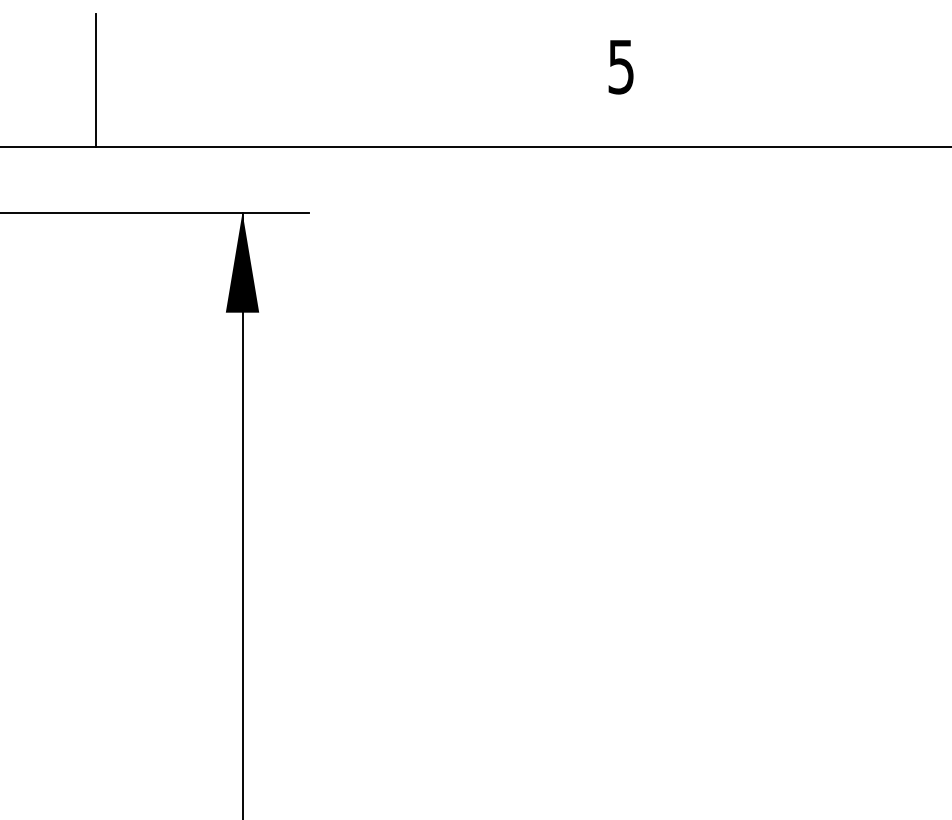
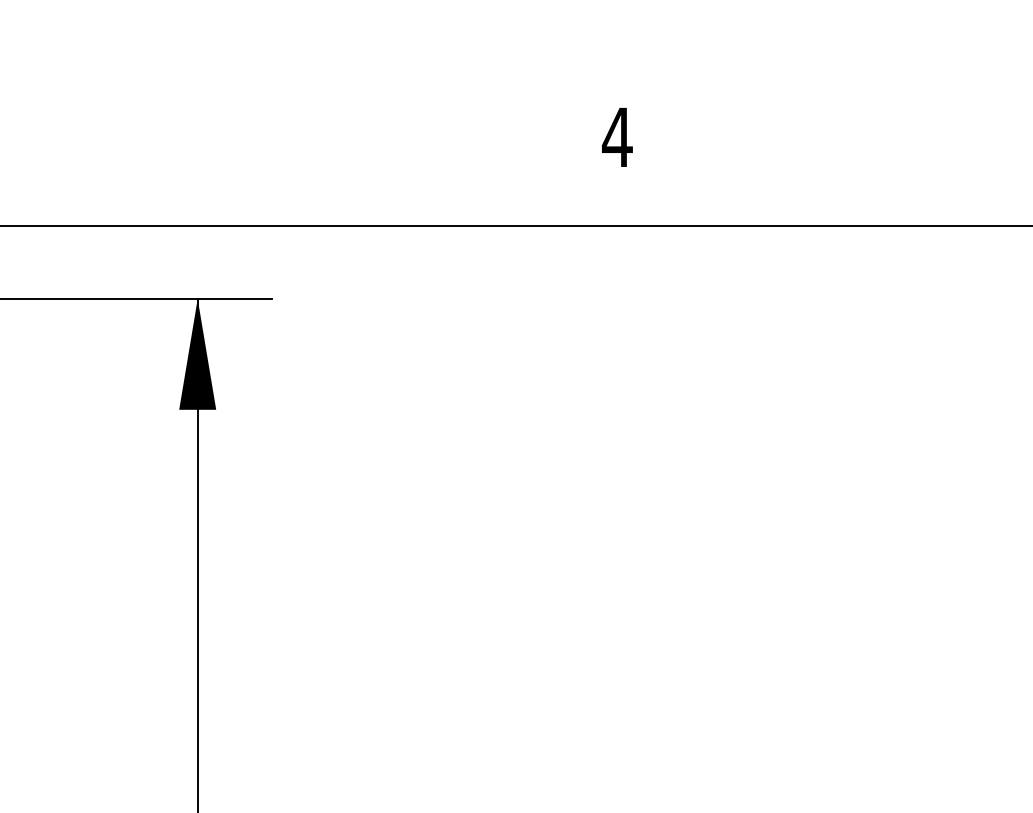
text: (621, 67) -> (617, 138), 5 -> 4
line: (95, 79) -> (34, 151), removed

